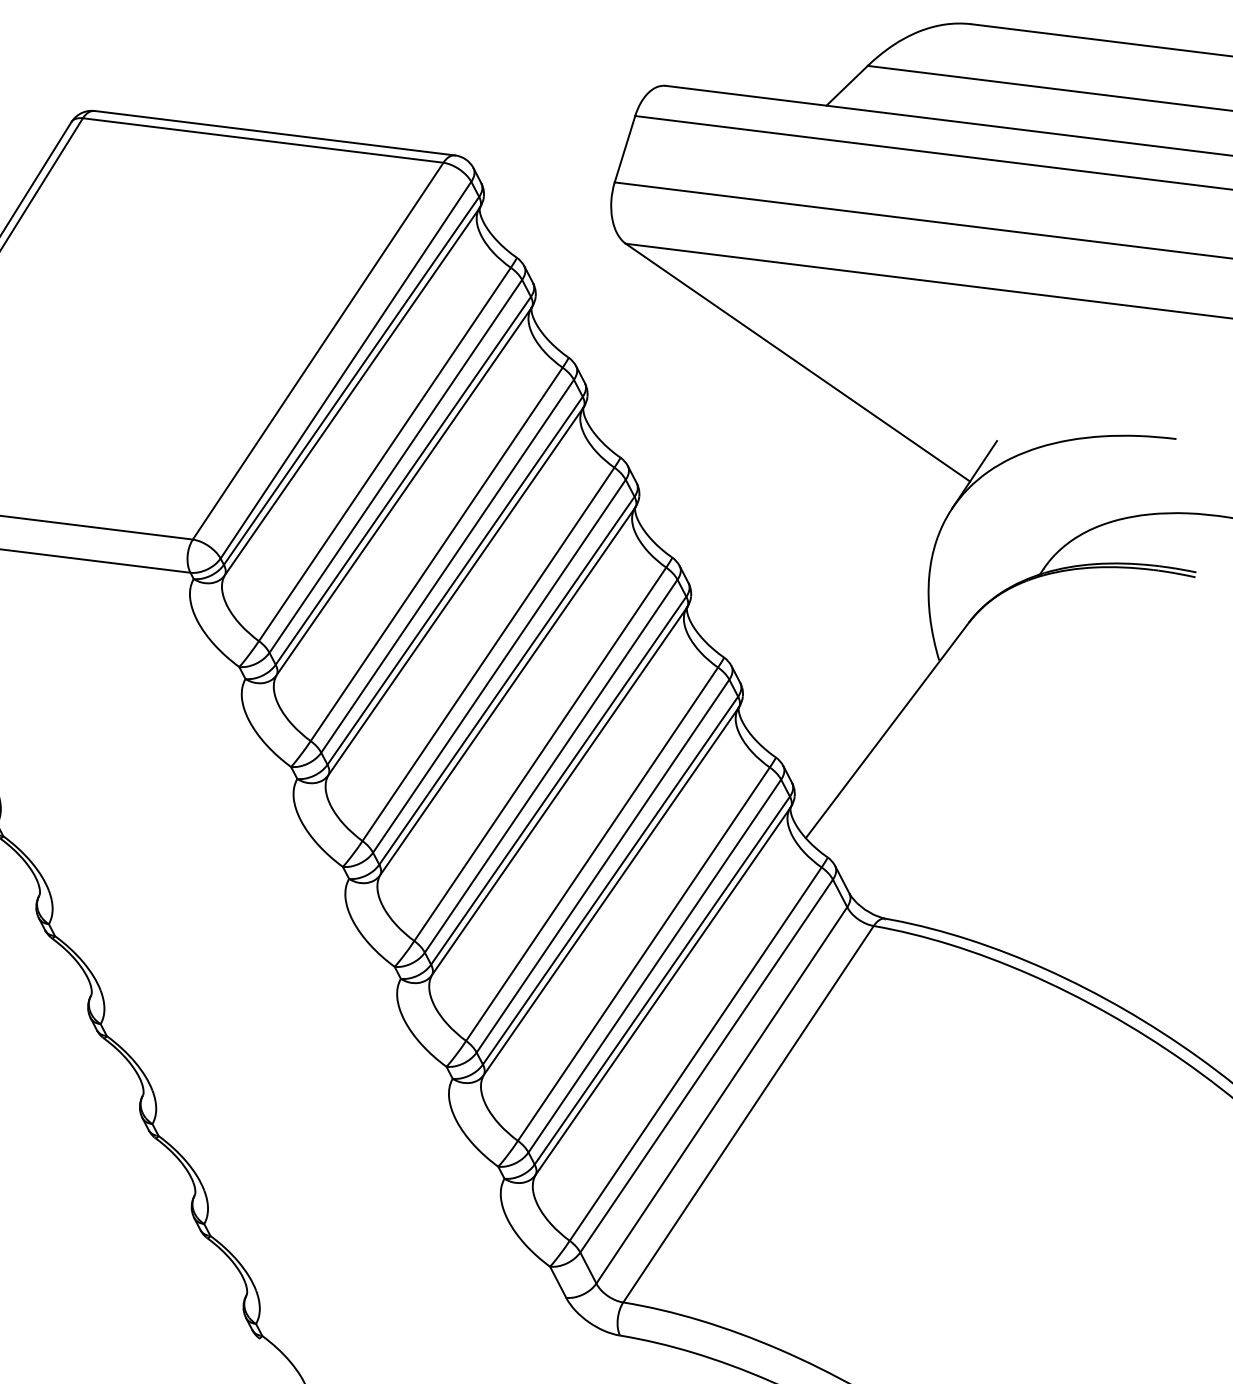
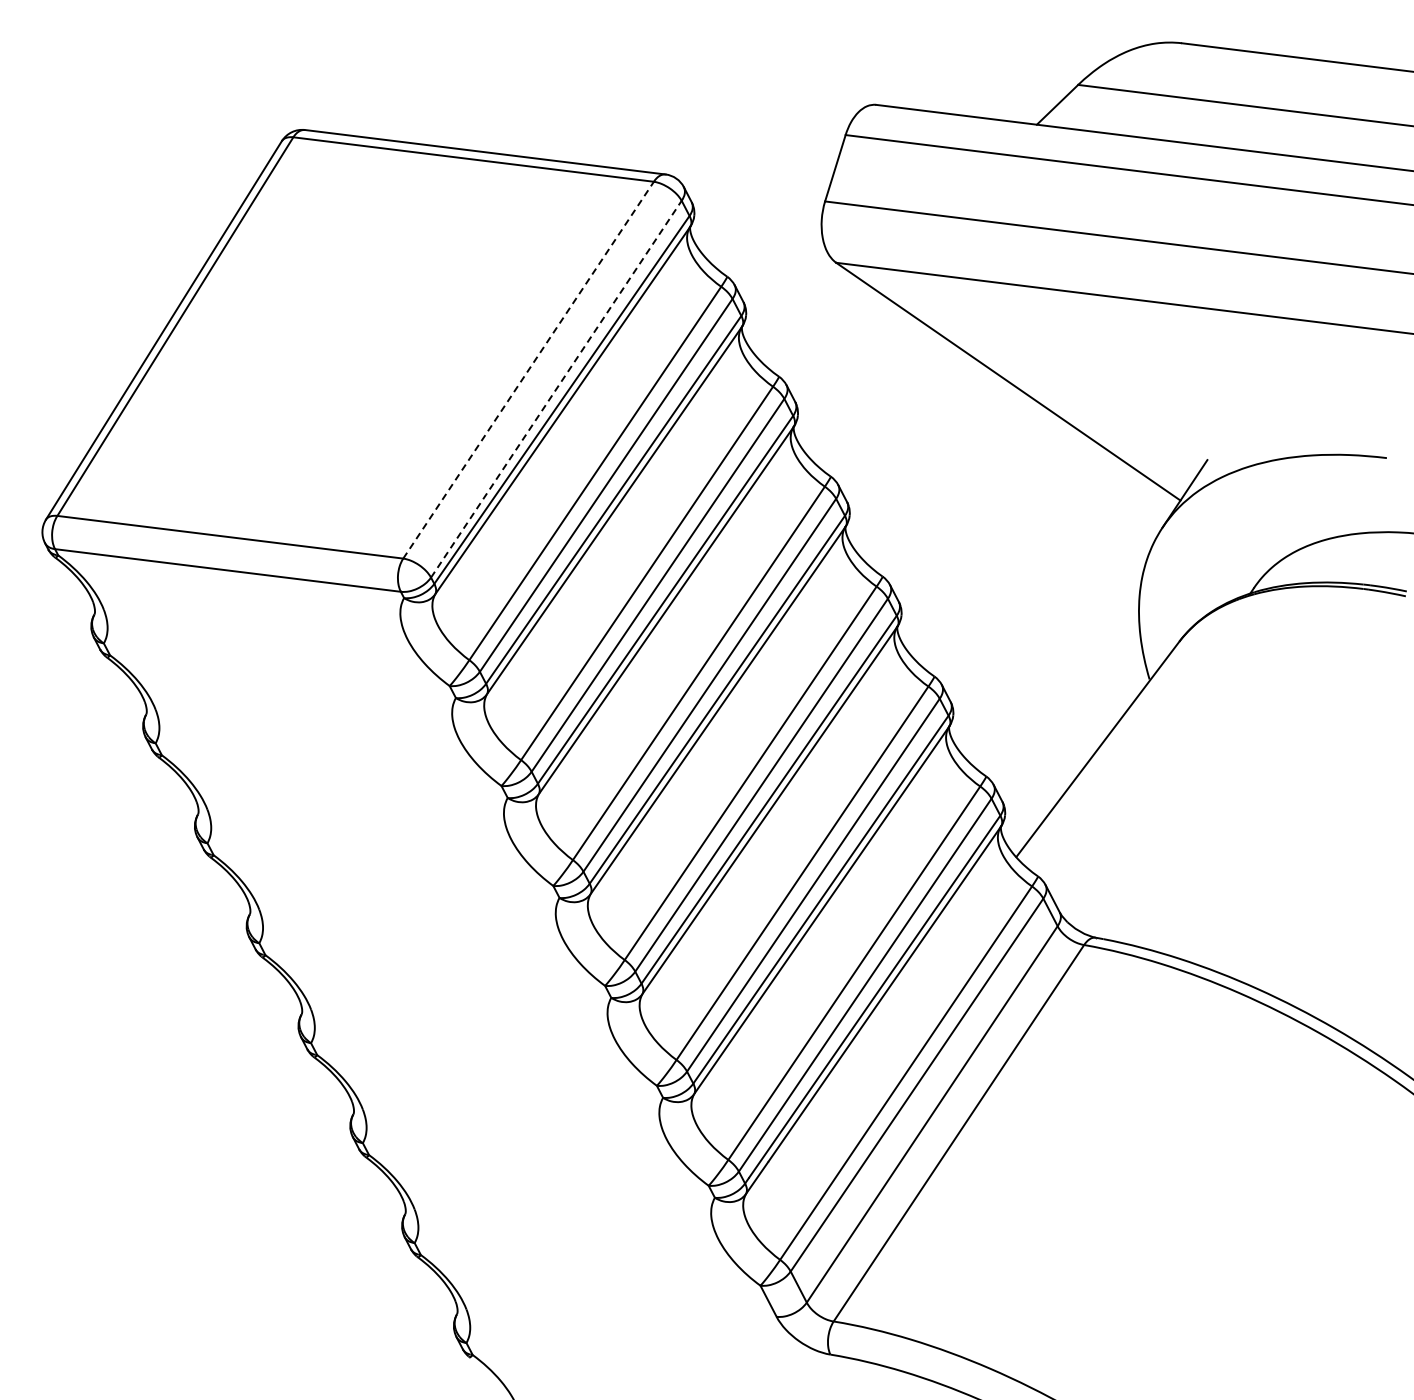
line: (318, 350) -> (528, 369), solid -> dashed
line: (346, 369) -> (556, 388), solid -> dashed

